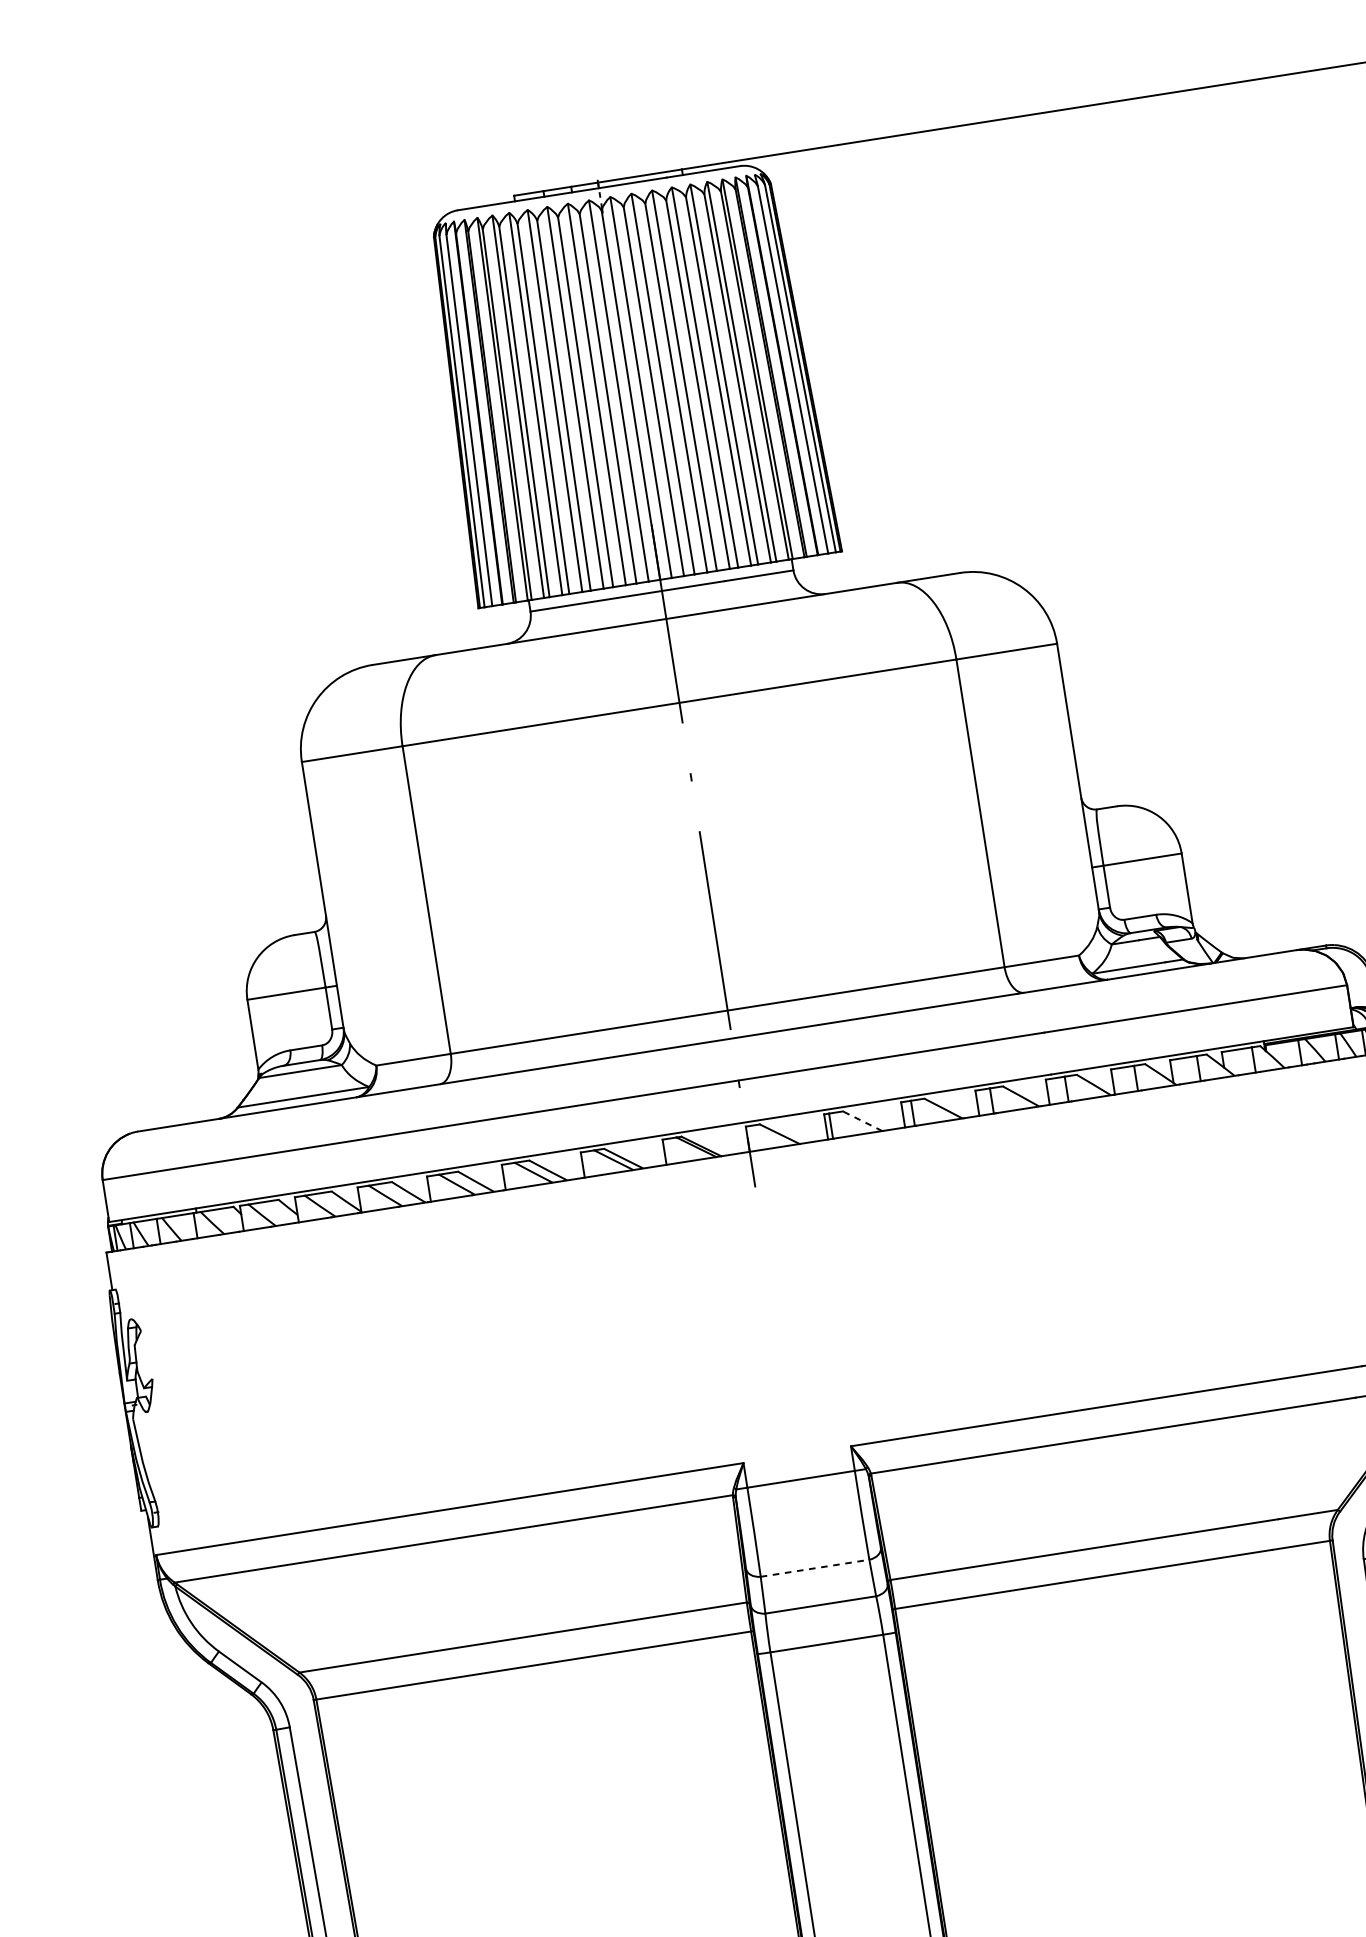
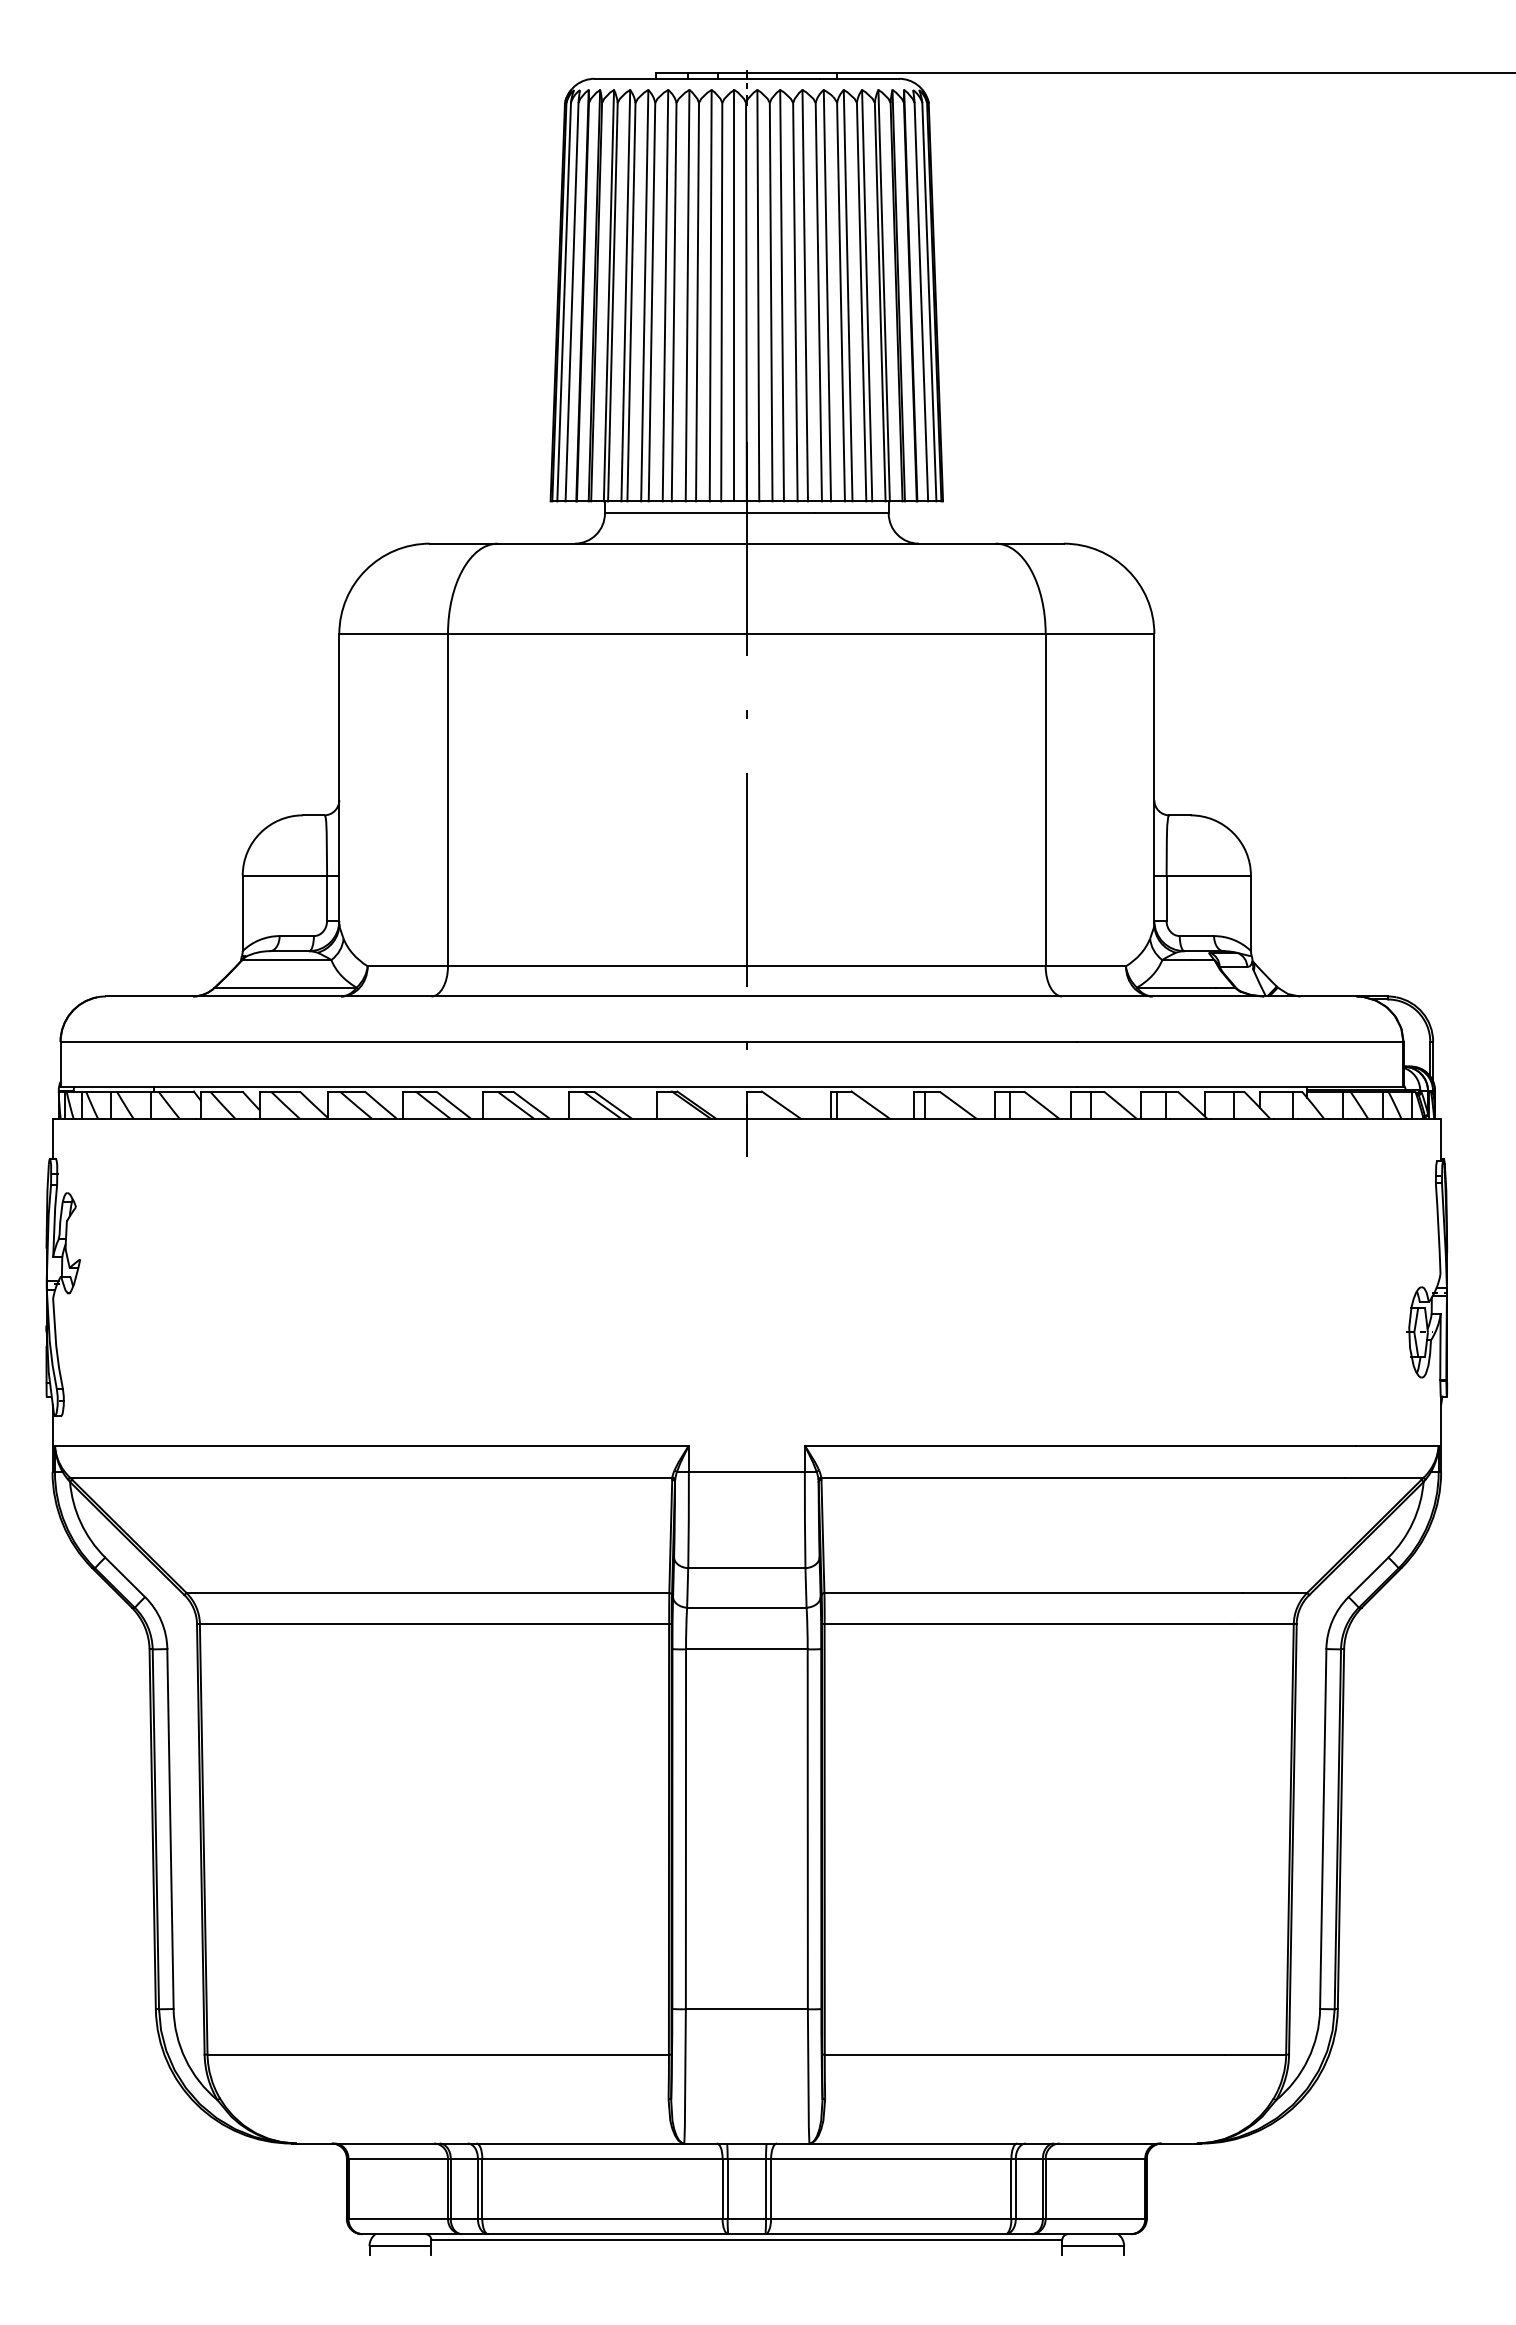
line: (862, 1120) -> (870, 1104), dashed -> solid
line: (814, 1568) -> (746, 1568), dashed -> solid

